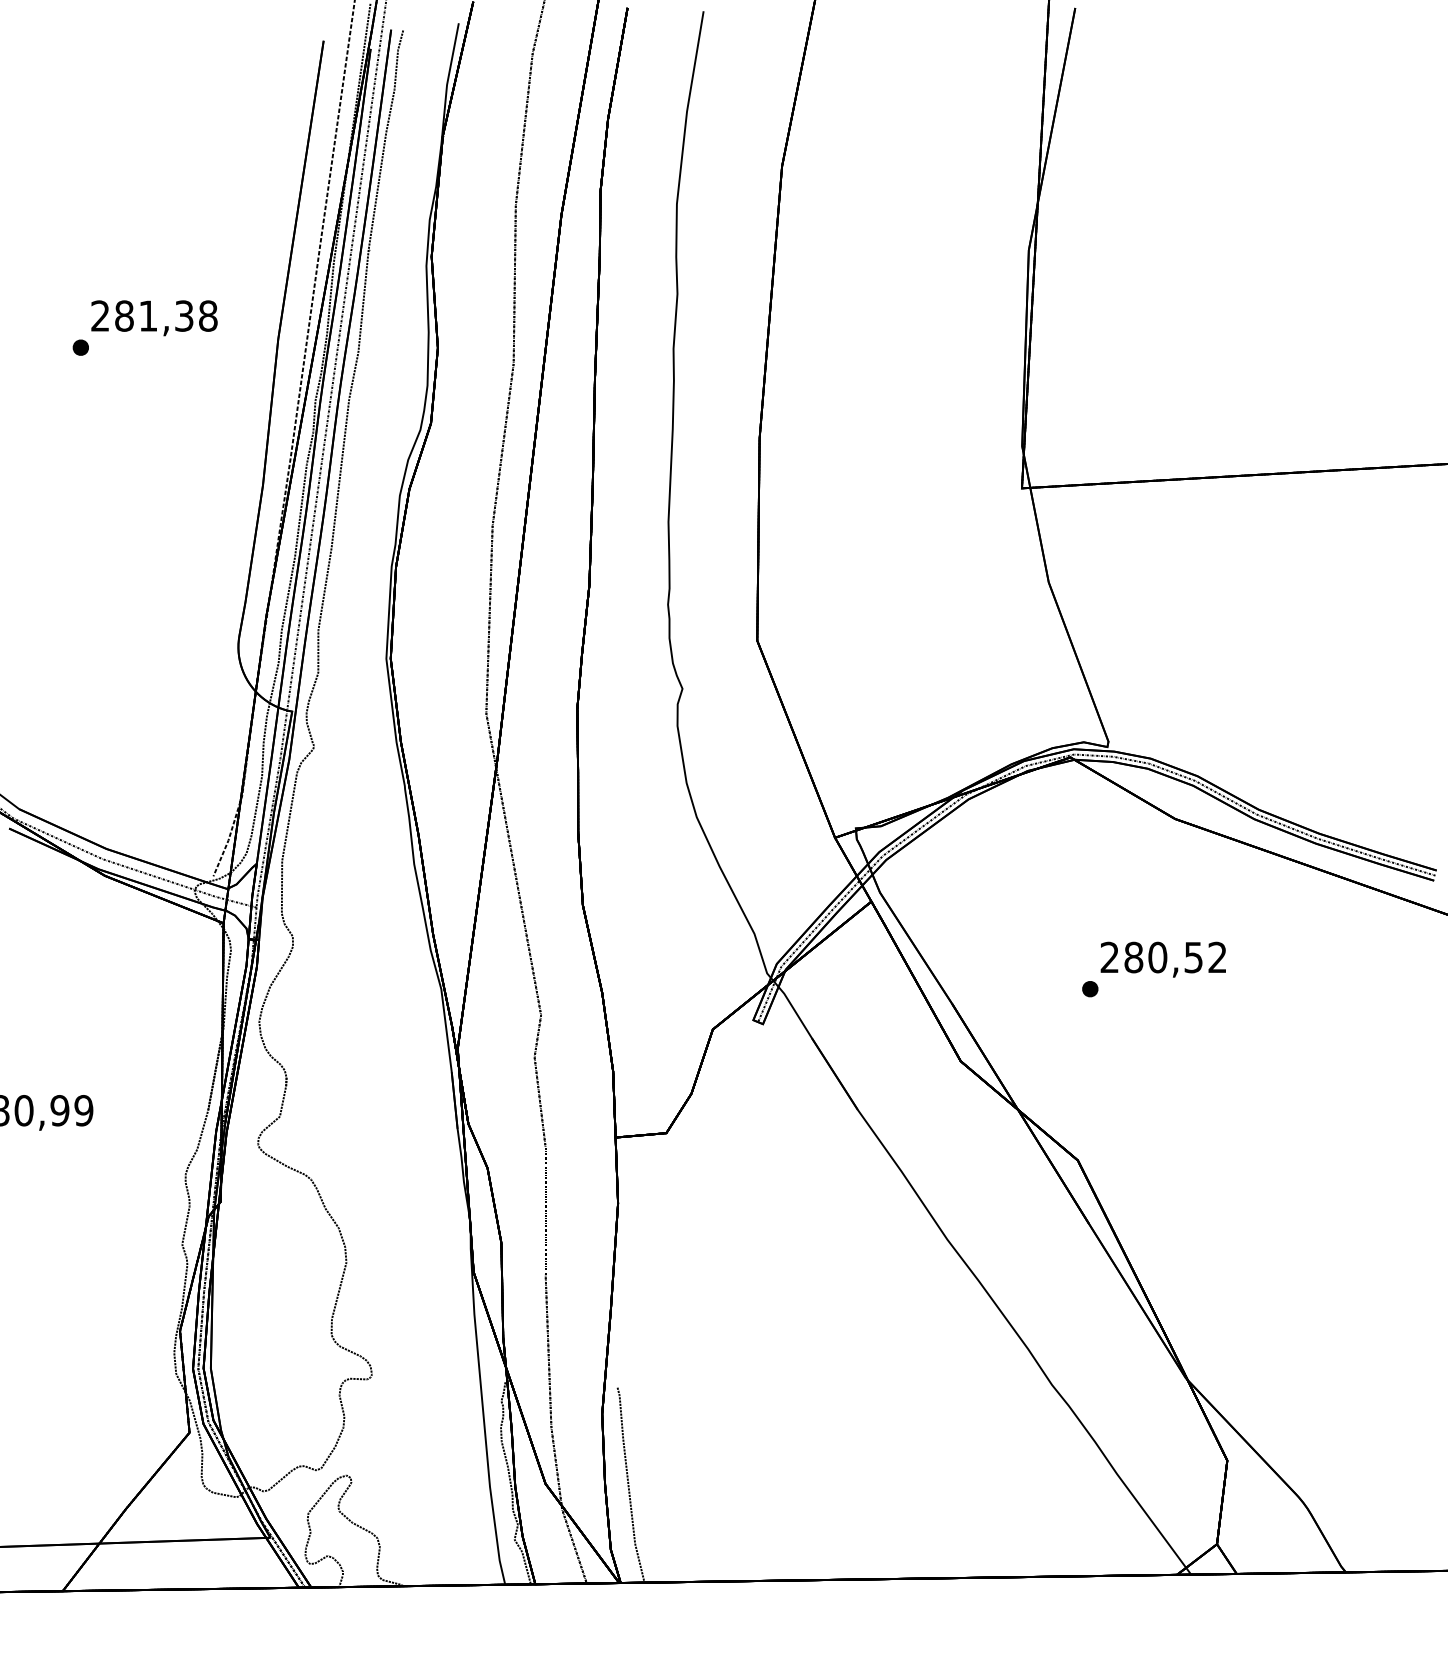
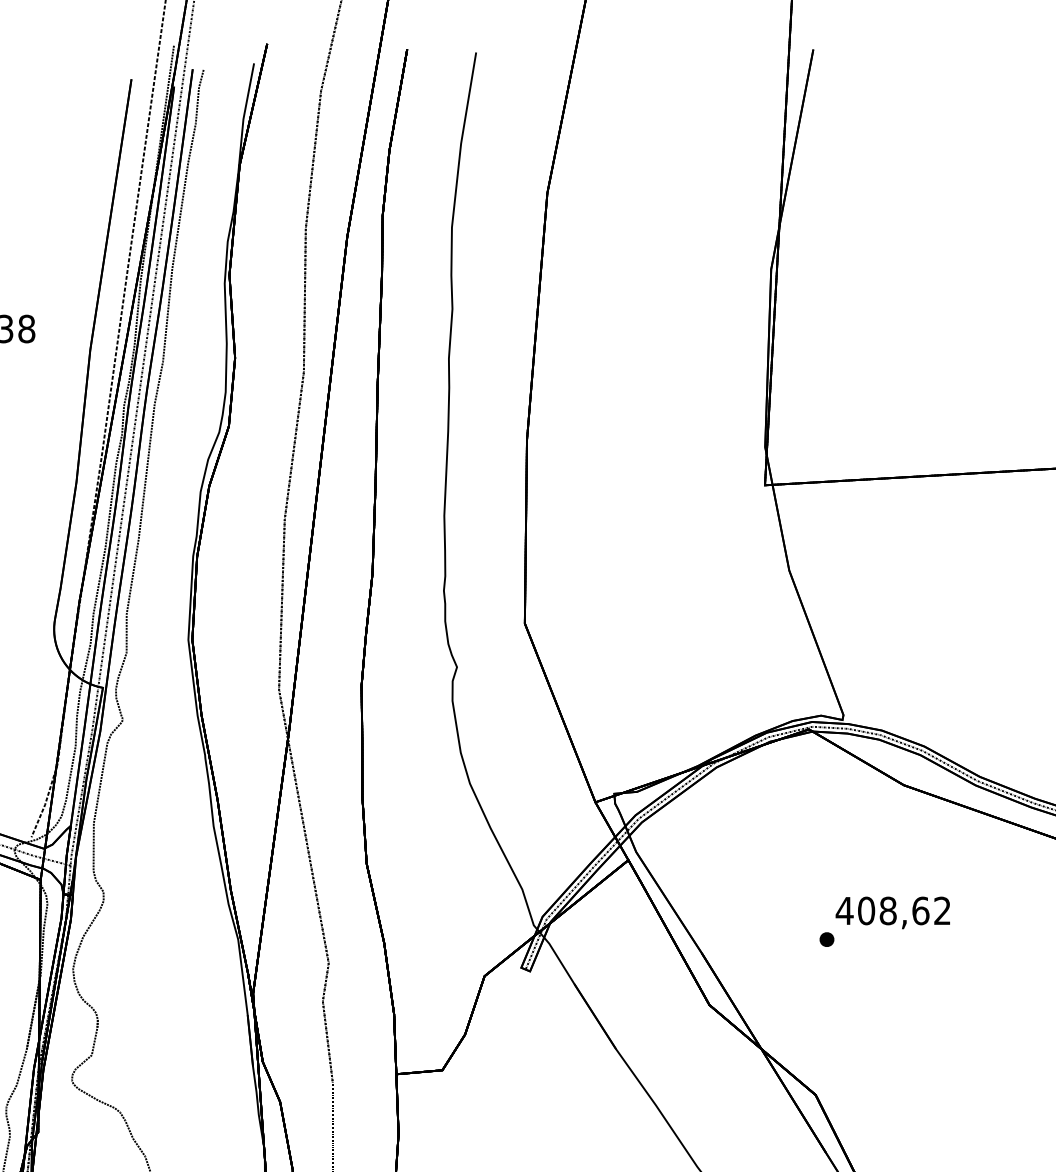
text: (1151, 957) -> (882, 910), 280,52 -> 408,62

